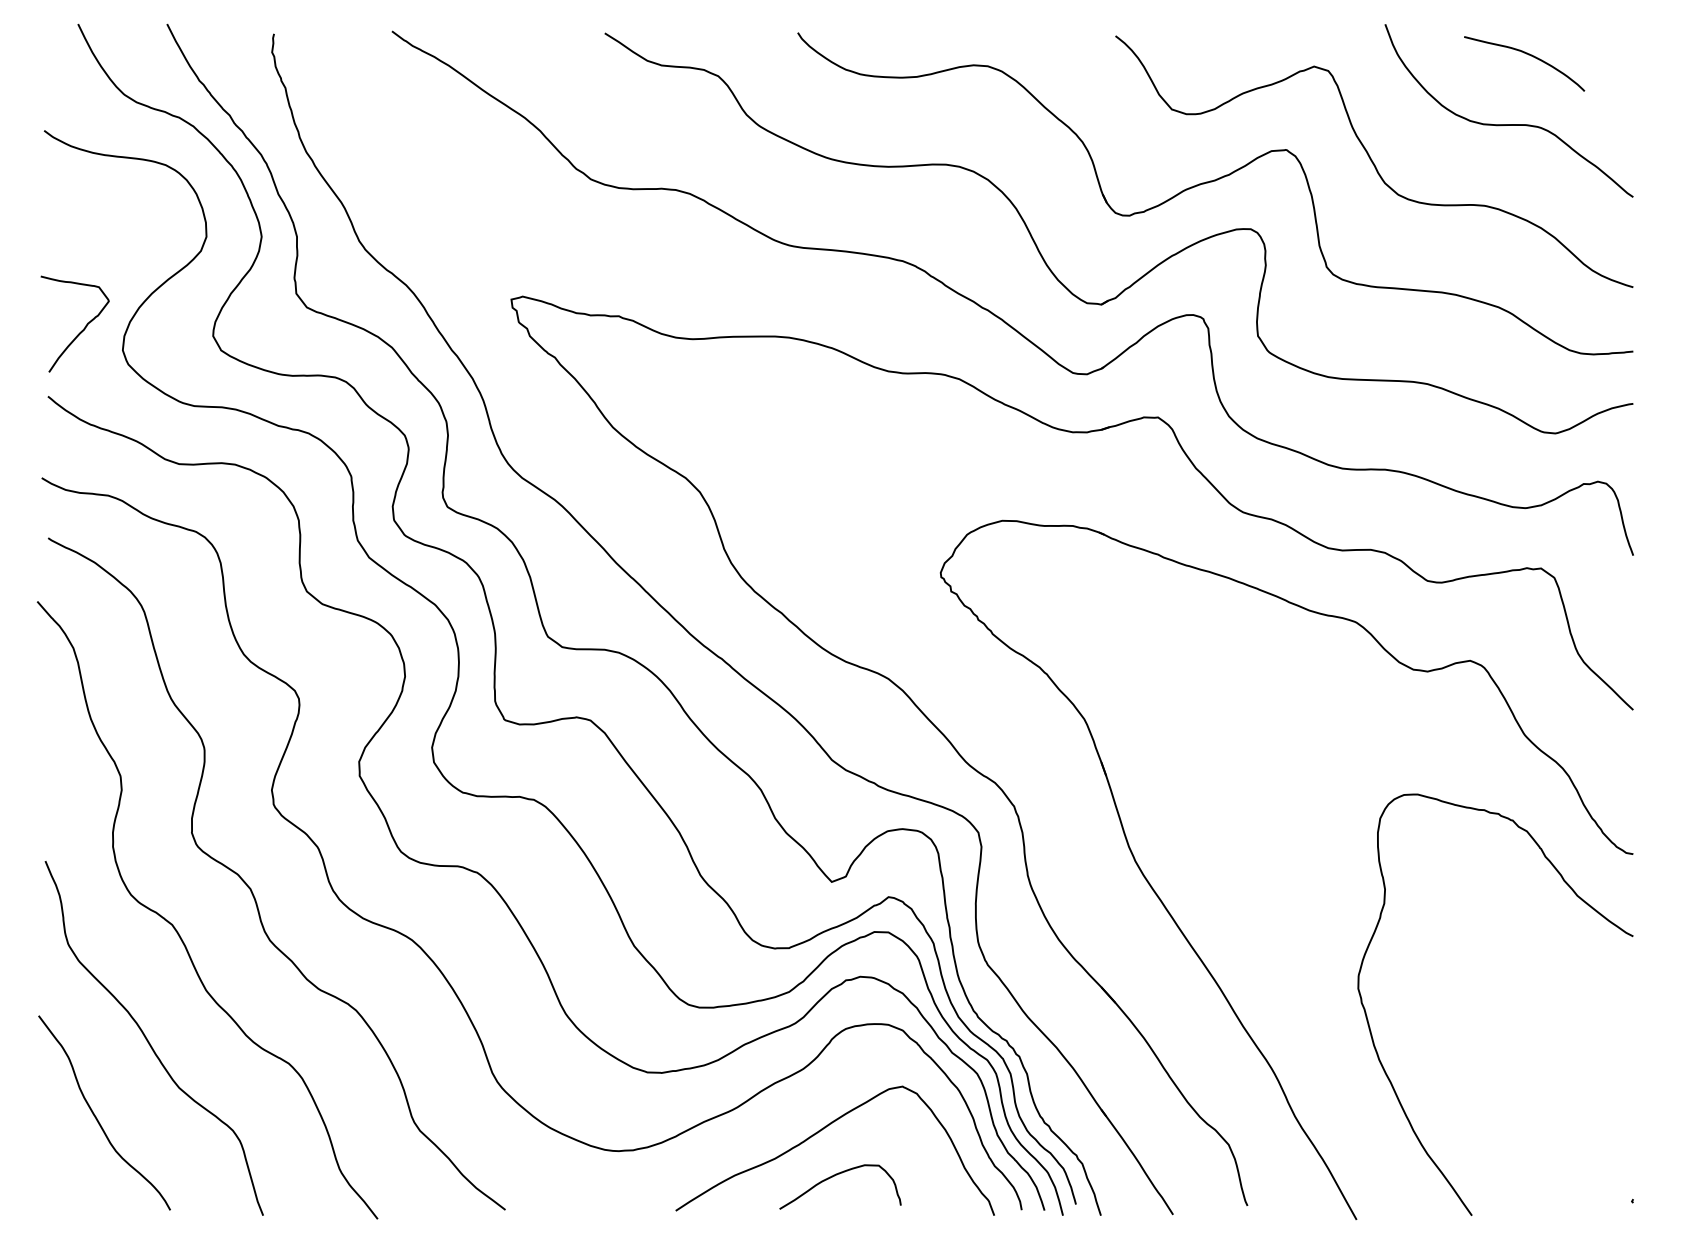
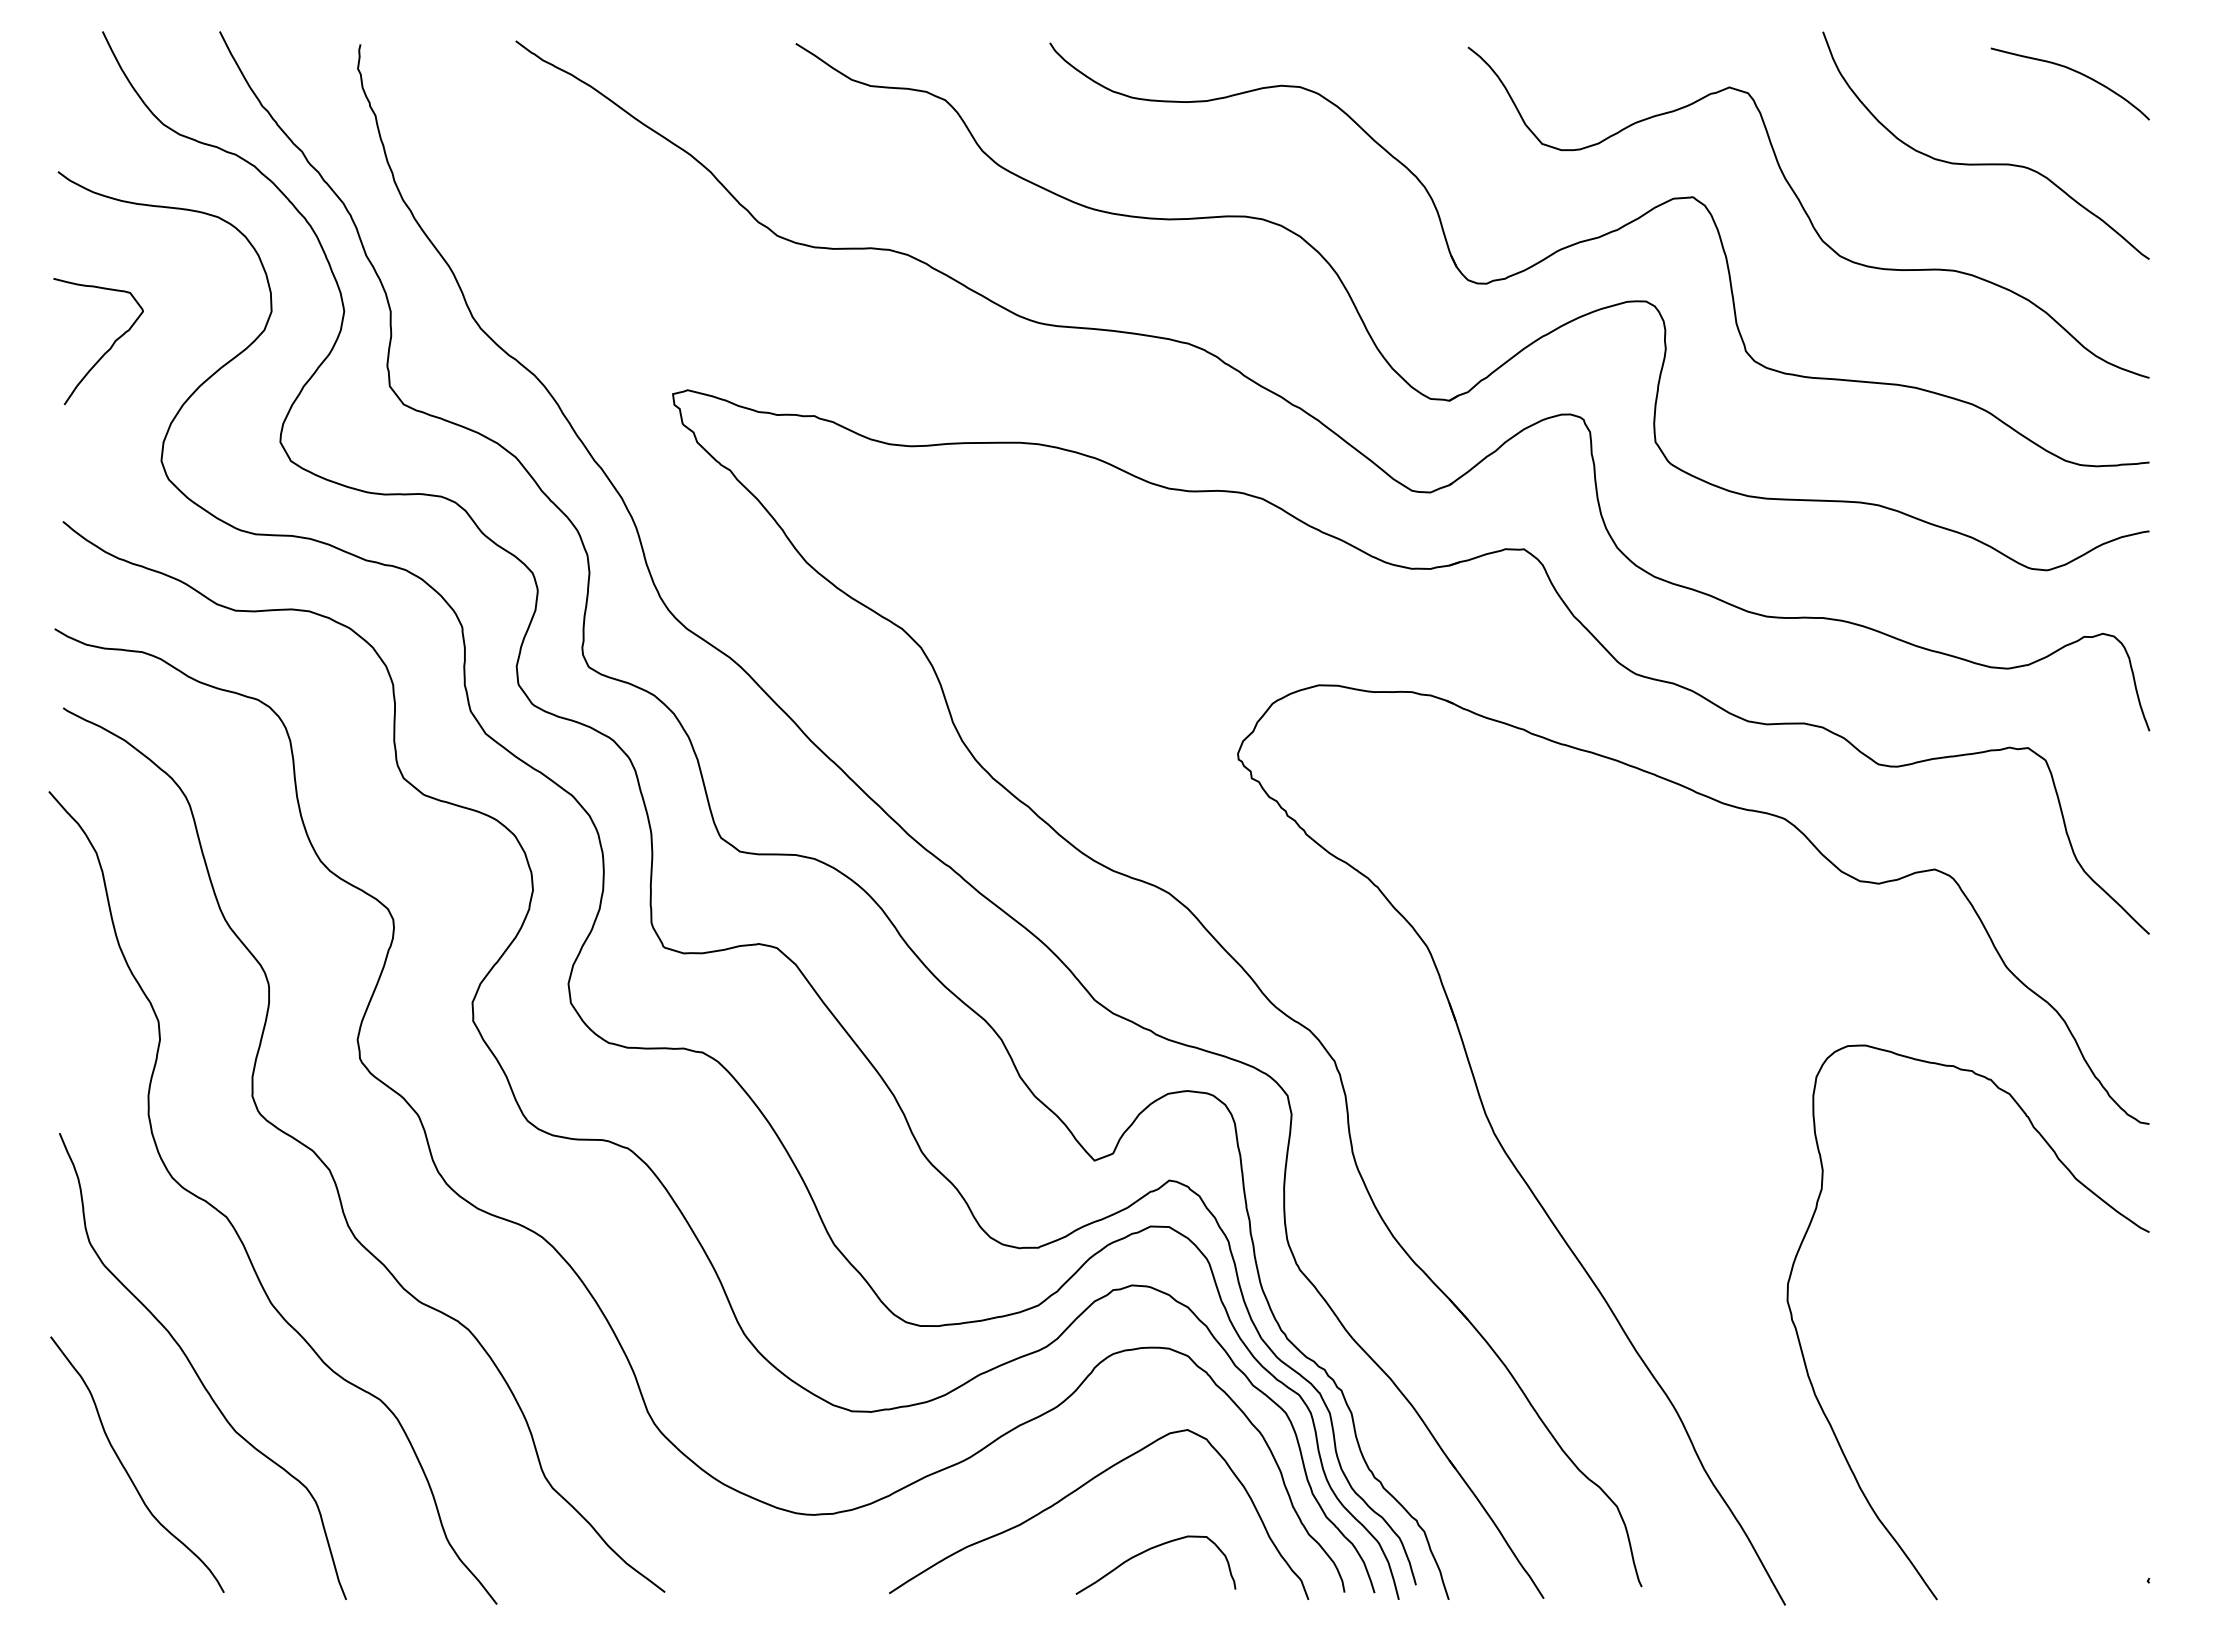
curve: (1528, 55) -> (2075, 72), moved
curve: (79, 332) -> (104, 352), moved
curve: (835, 1175) -> (1149, 1550), moved

